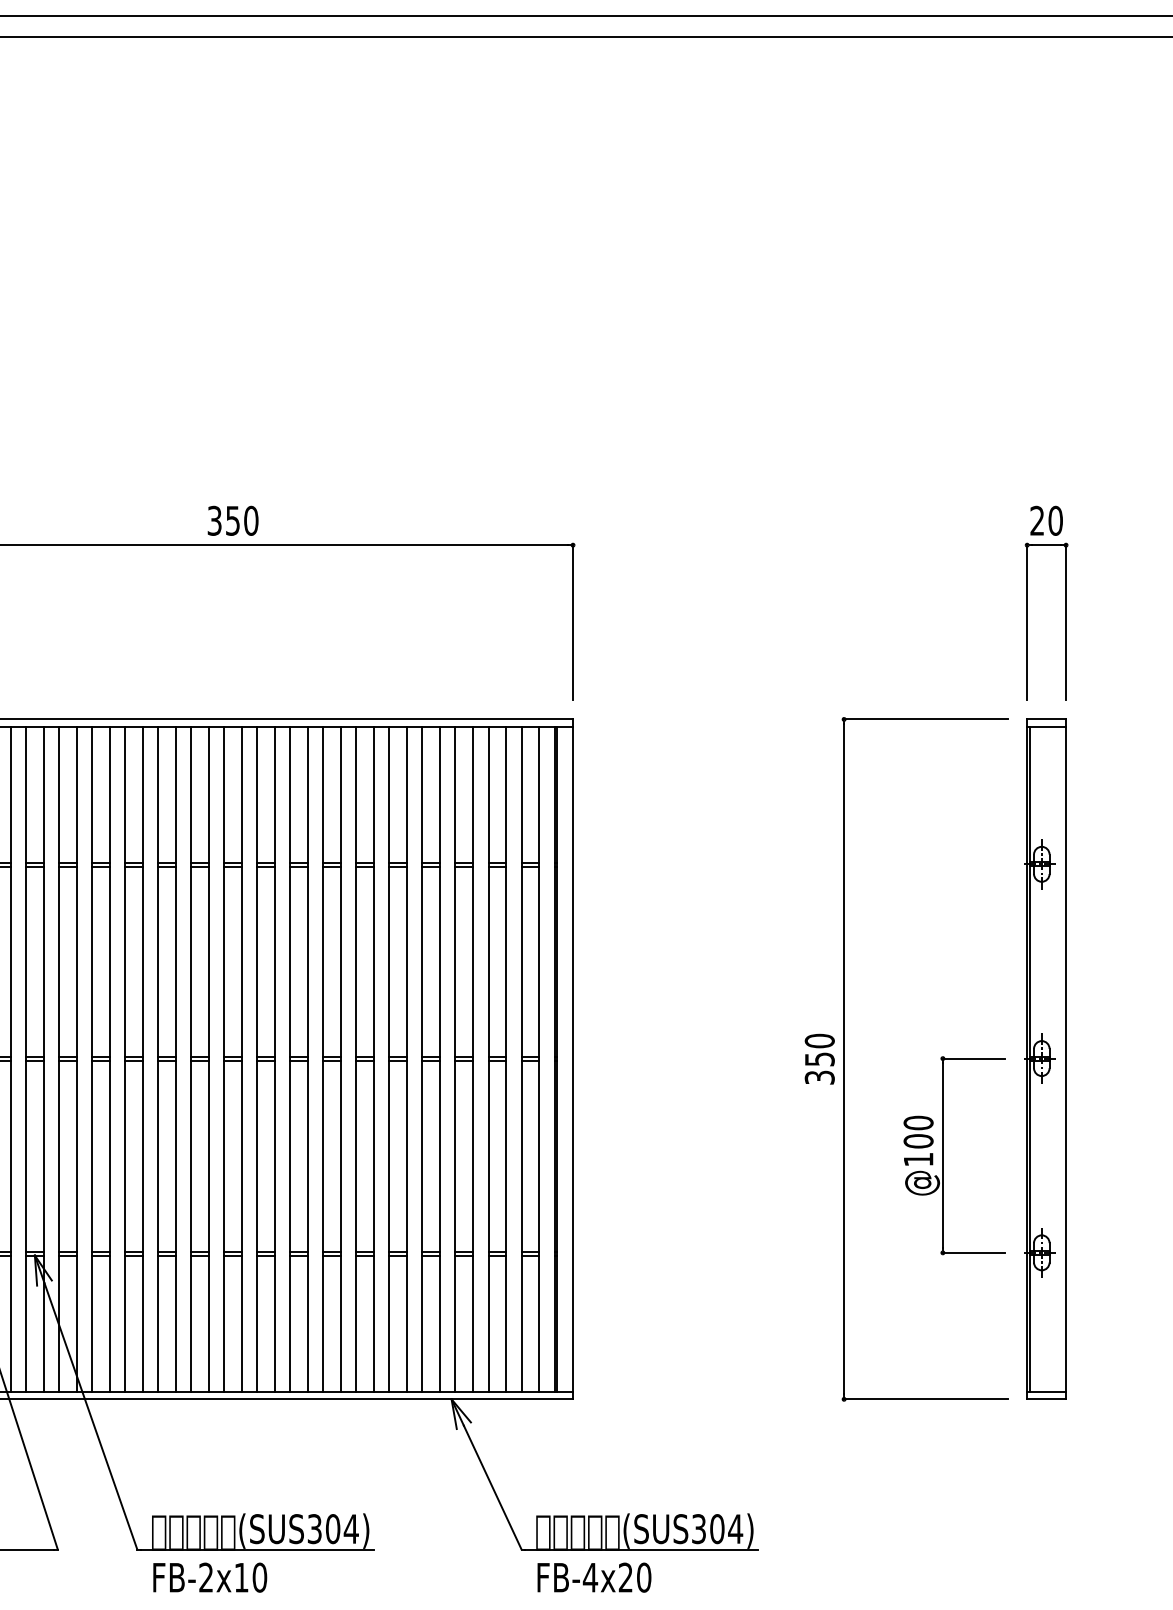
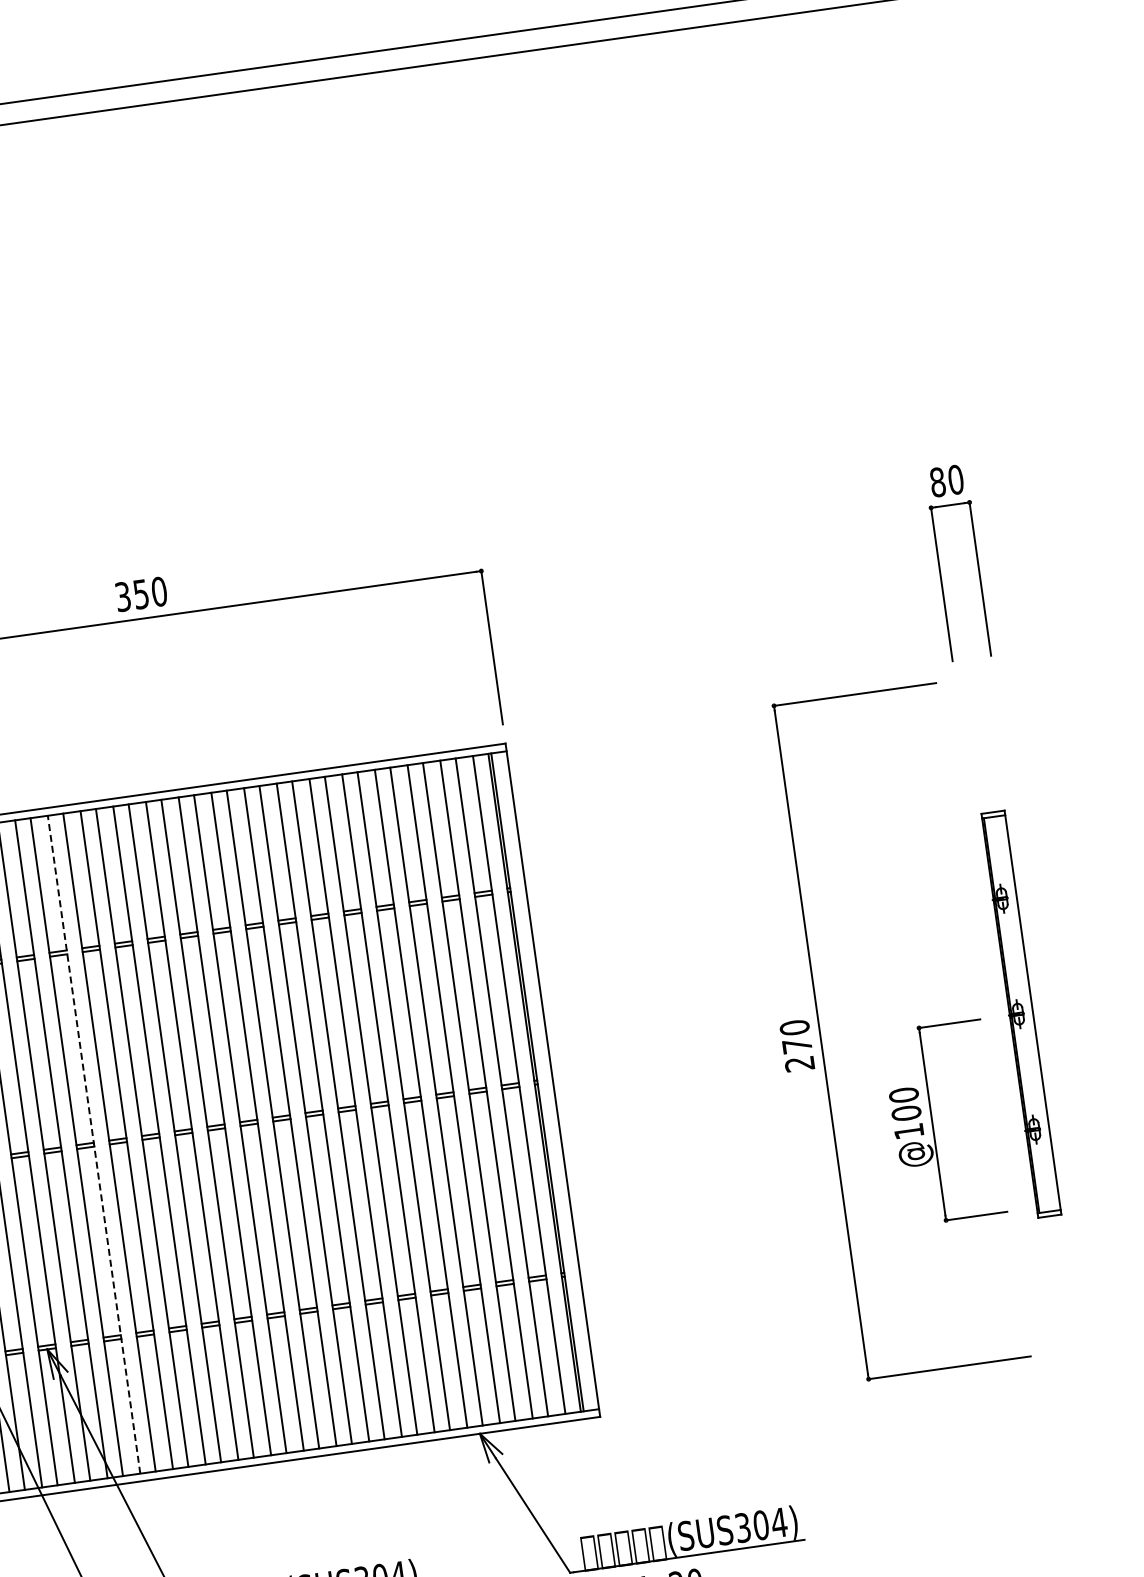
text: (1037, 520) -> (937, 481), 20 -> 80
line: (109, 1058) -> (93, 1143), solid -> dashed
part: (1045, 1058) -> (1020, 1013), size x0.6
text: (819, 1068) -> (798, 1054), 350 -> 270

